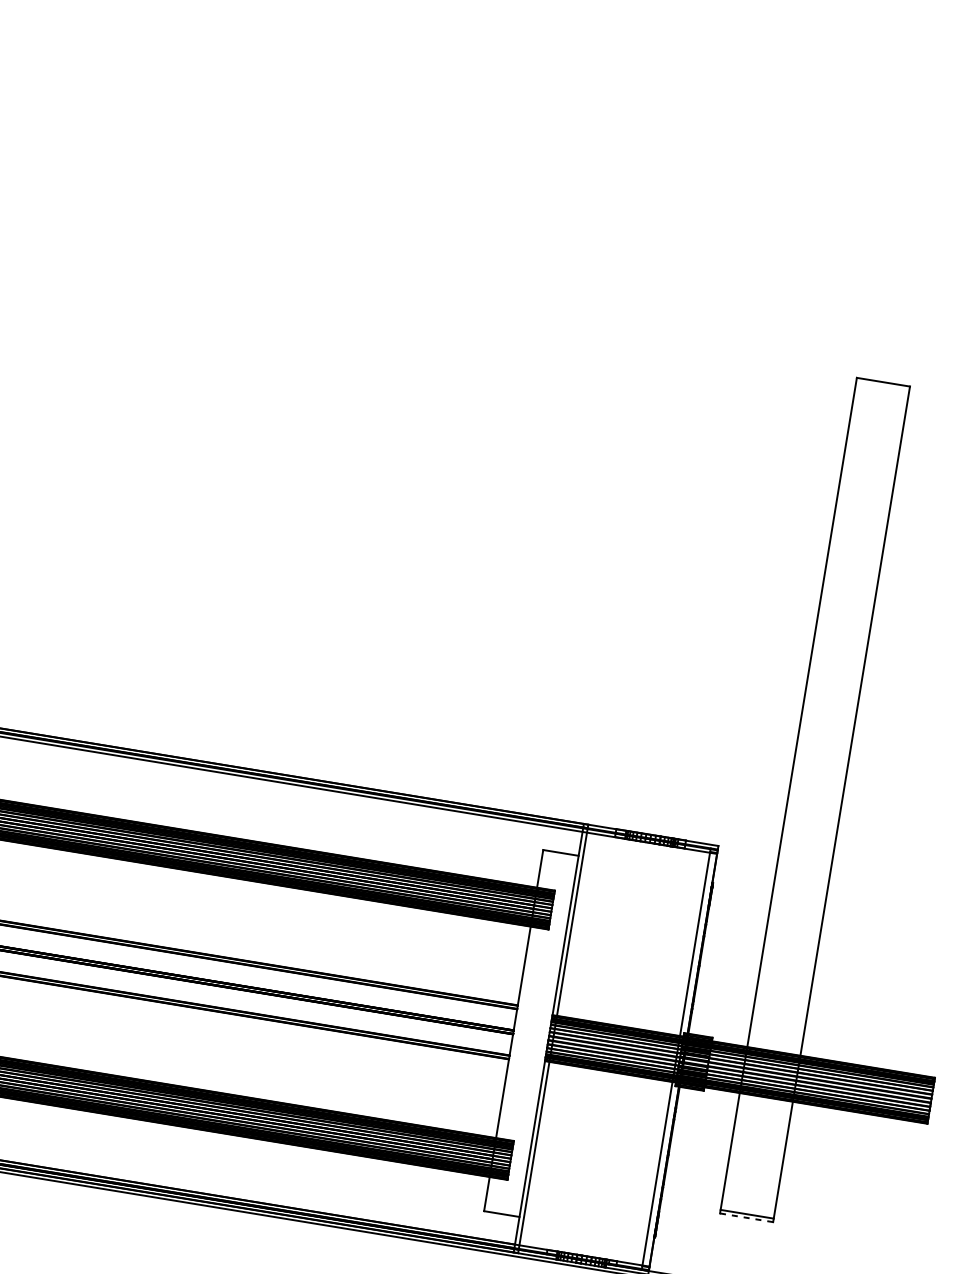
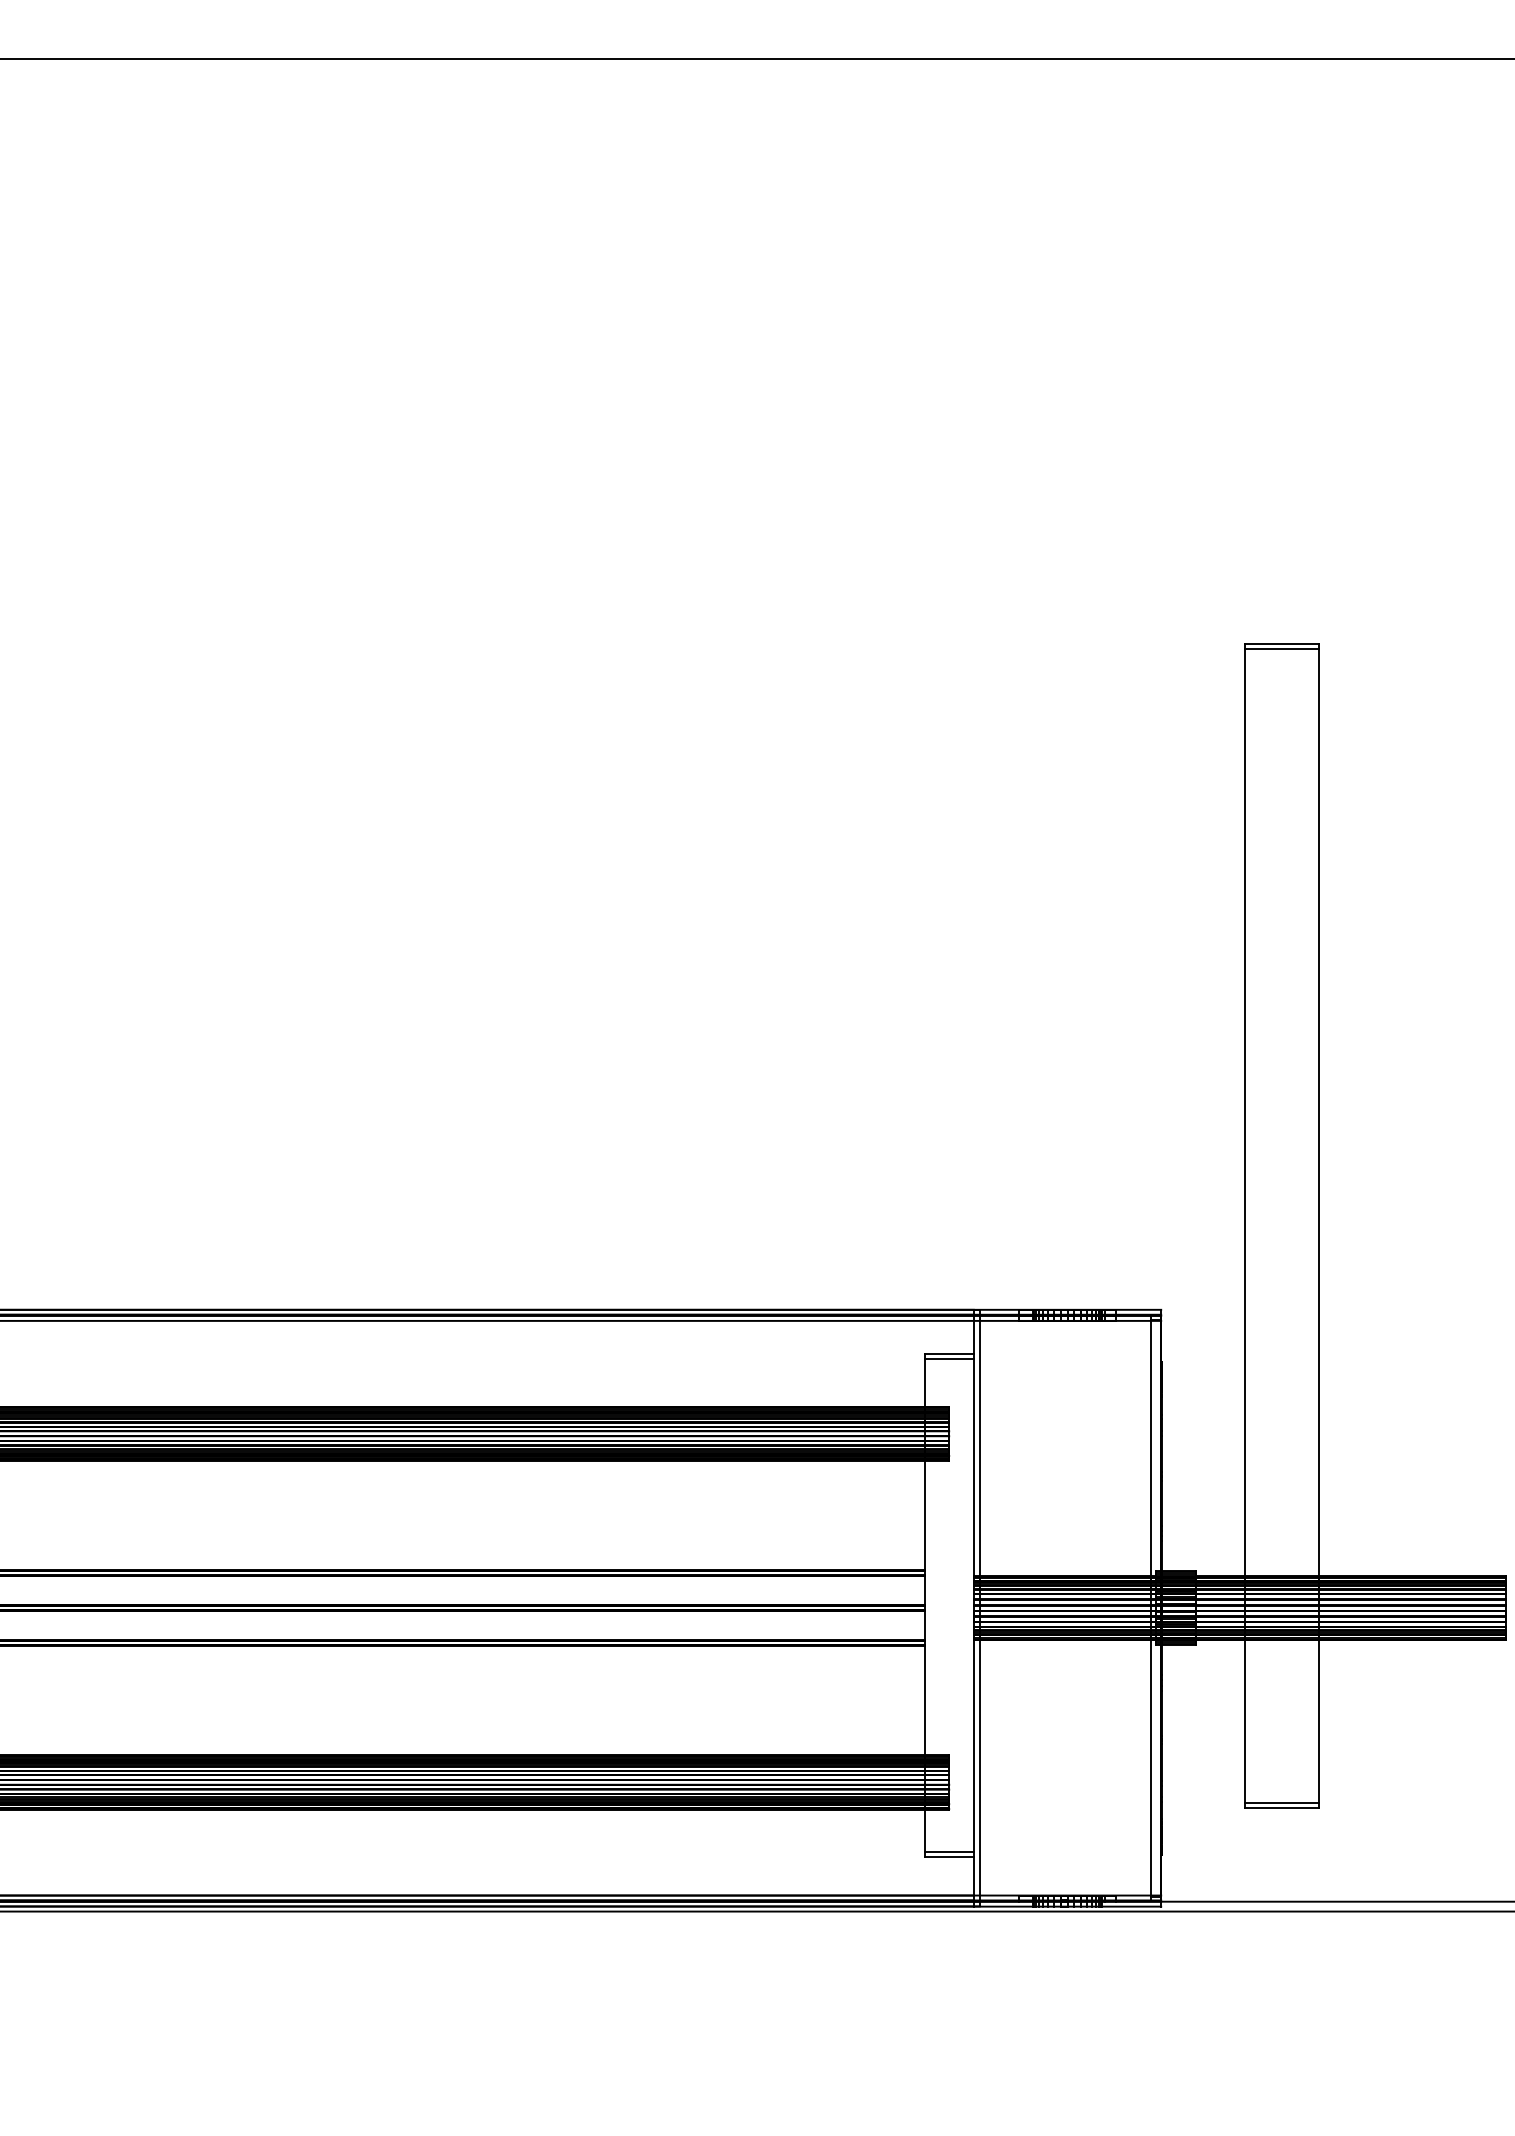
line: (882, 385) -> (1281, 649), added
line: (559, 856) -> (948, 1359), added
line: (501, 1210) -> (948, 1852), added
line: (746, 1217) -> (1281, 1807), dashed -> solid

